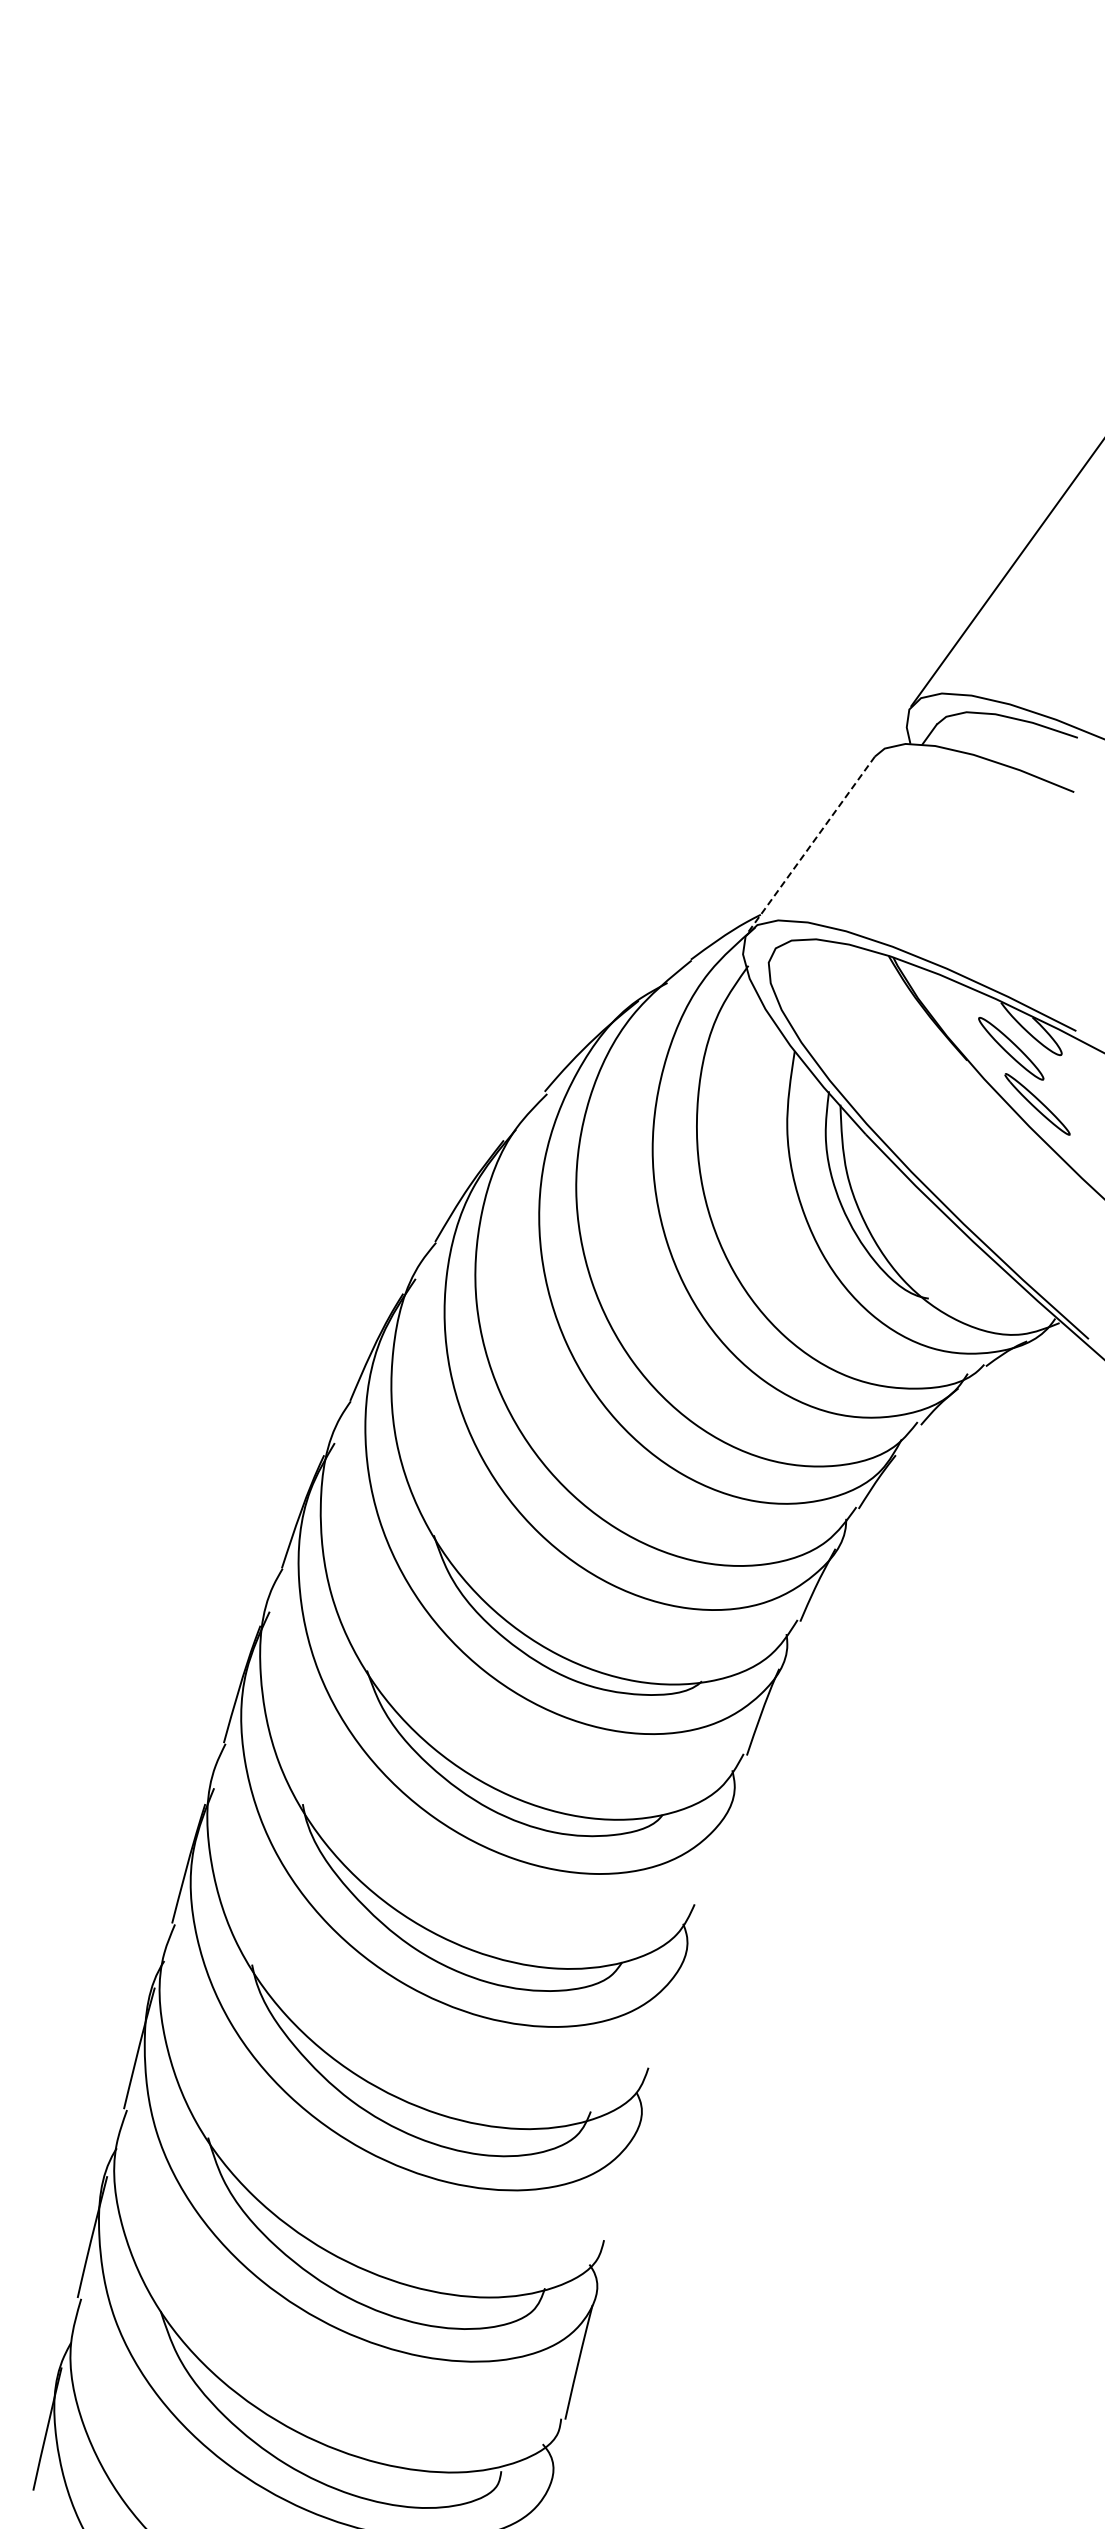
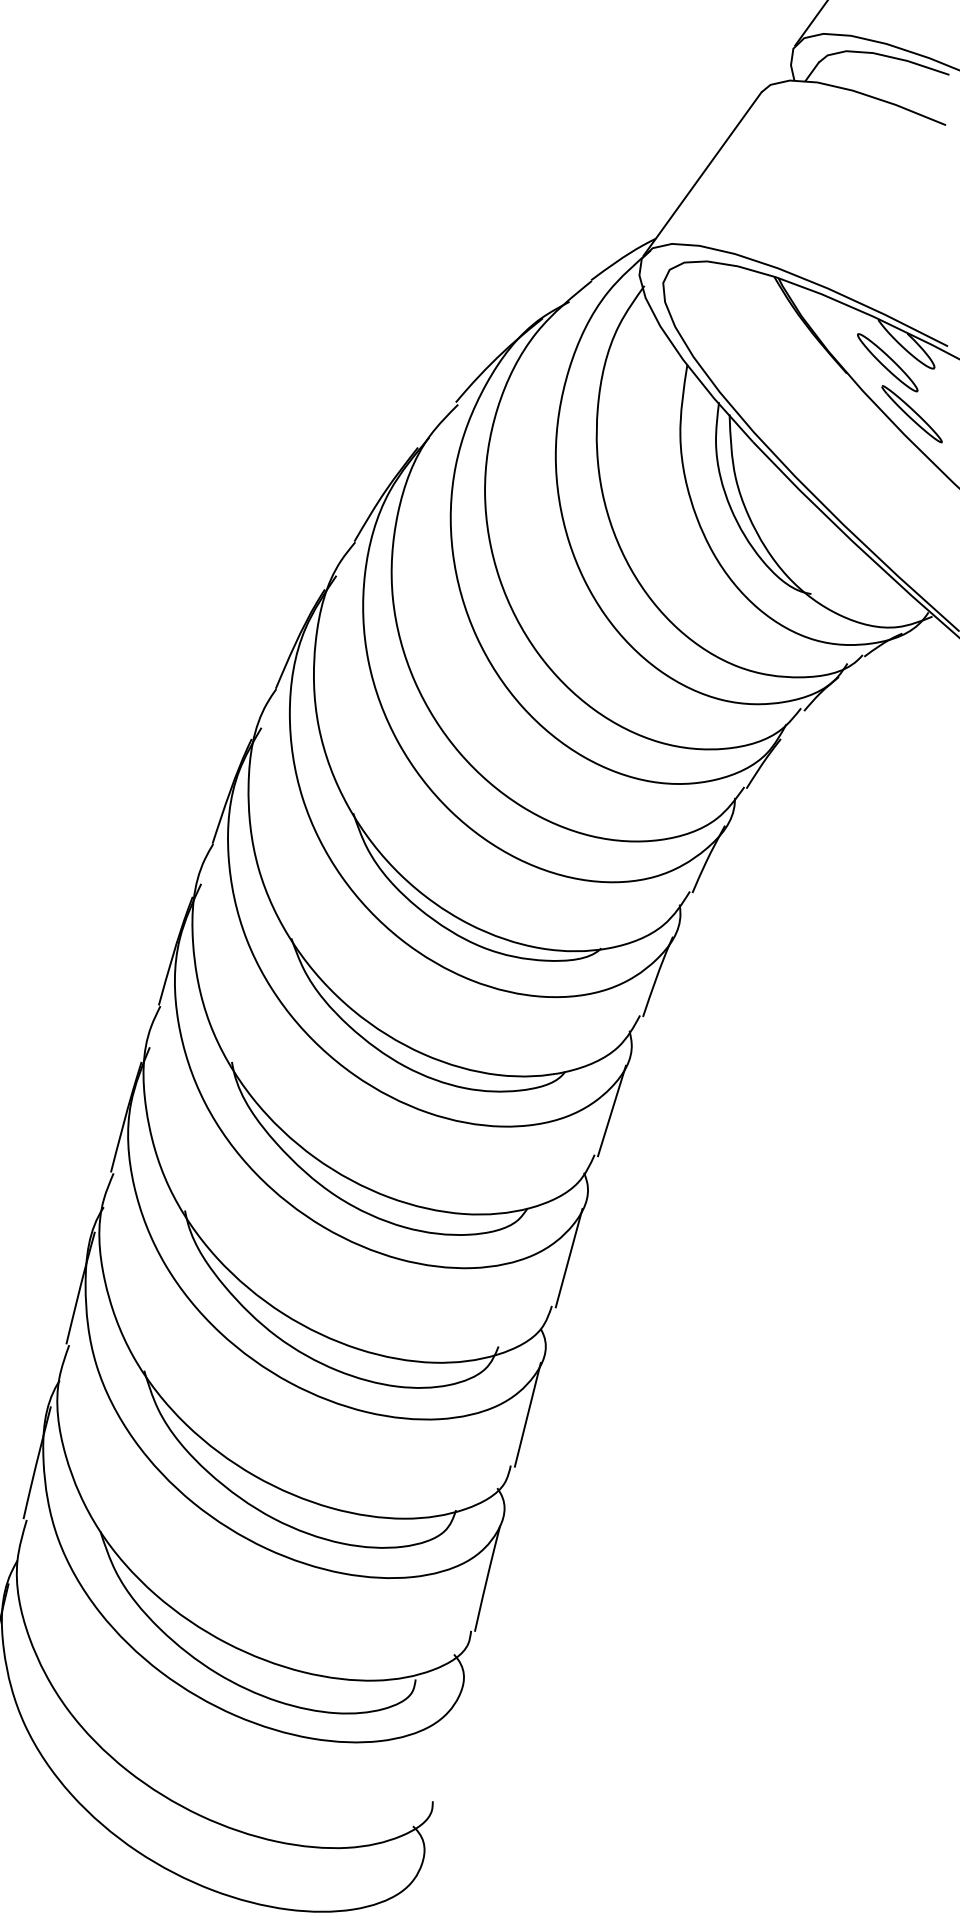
line: (811, 844) -> (702, 173), dashed -> solid
line: (713, 1856) -> (612, 1110), added
line: (666, 2016) -> (568, 1258), added
line: (622, 2185) -> (527, 1414), added

